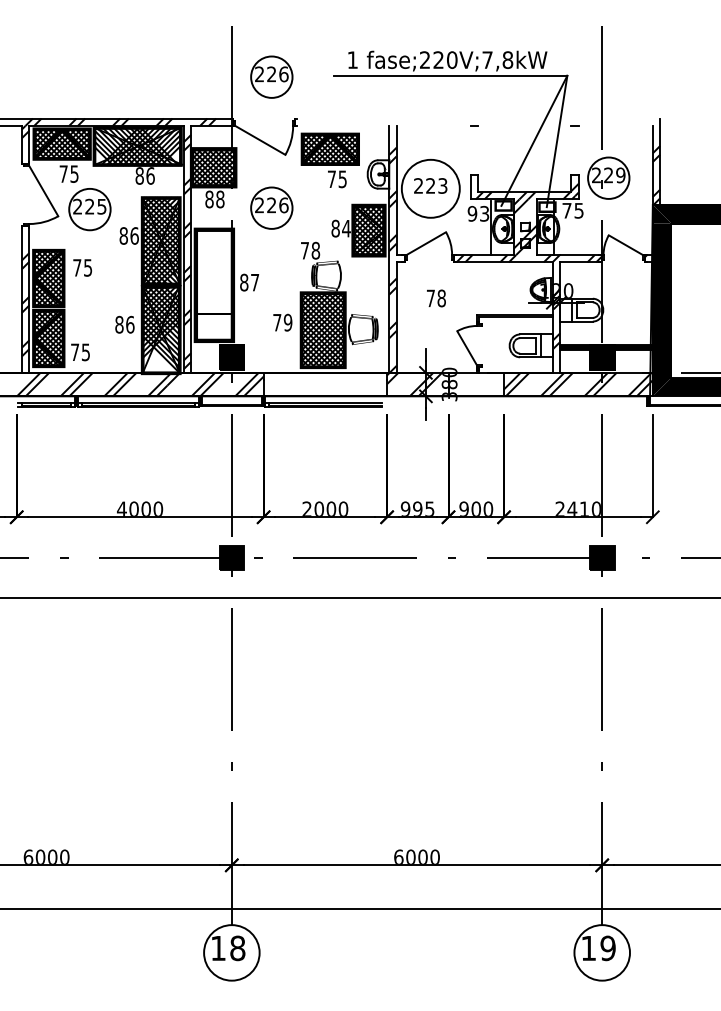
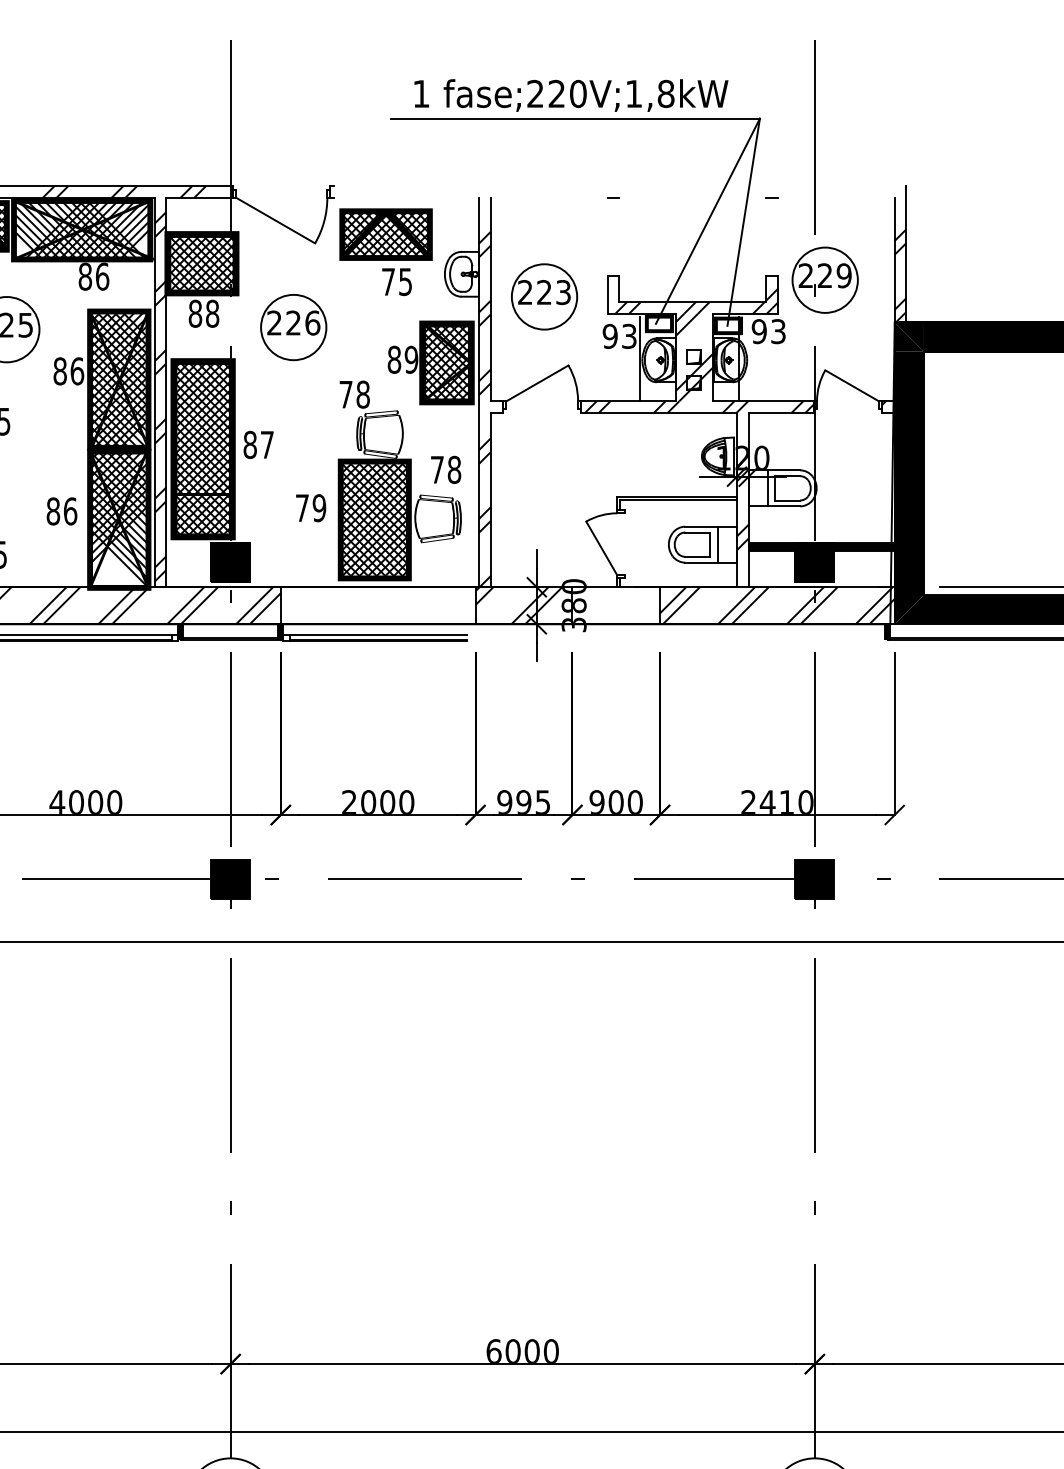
text: (487, 59) -> (633, 92), fase;220V;7,8kW -> fase;220V;1,8kW
part: (271, 76) -> (293, 119), removed
circle: (430, 188) -> (544, 296), size x0.71
text: (572, 210) -> (768, 331), 75 -> 93
text: (346, 228) -> (411, 359), 84 -> 89
hatch: (213, 284) -> (201, 447), added
text: (436, 298) -> (446, 469), moved

